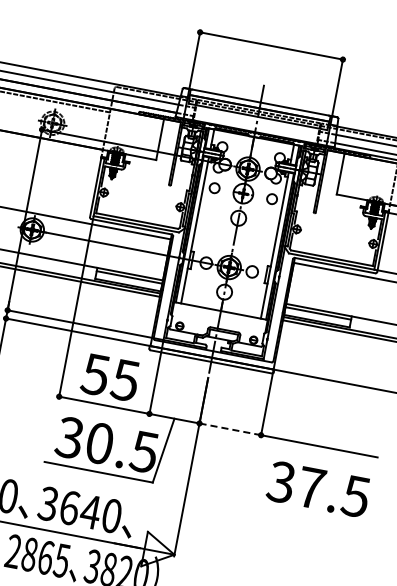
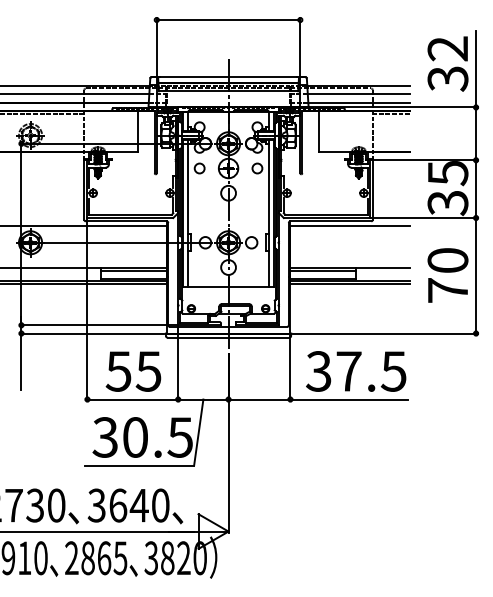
line: (230, 429) -> (259, 399), dashed -> solid
text: (318, 489) -> (356, 371), moved

